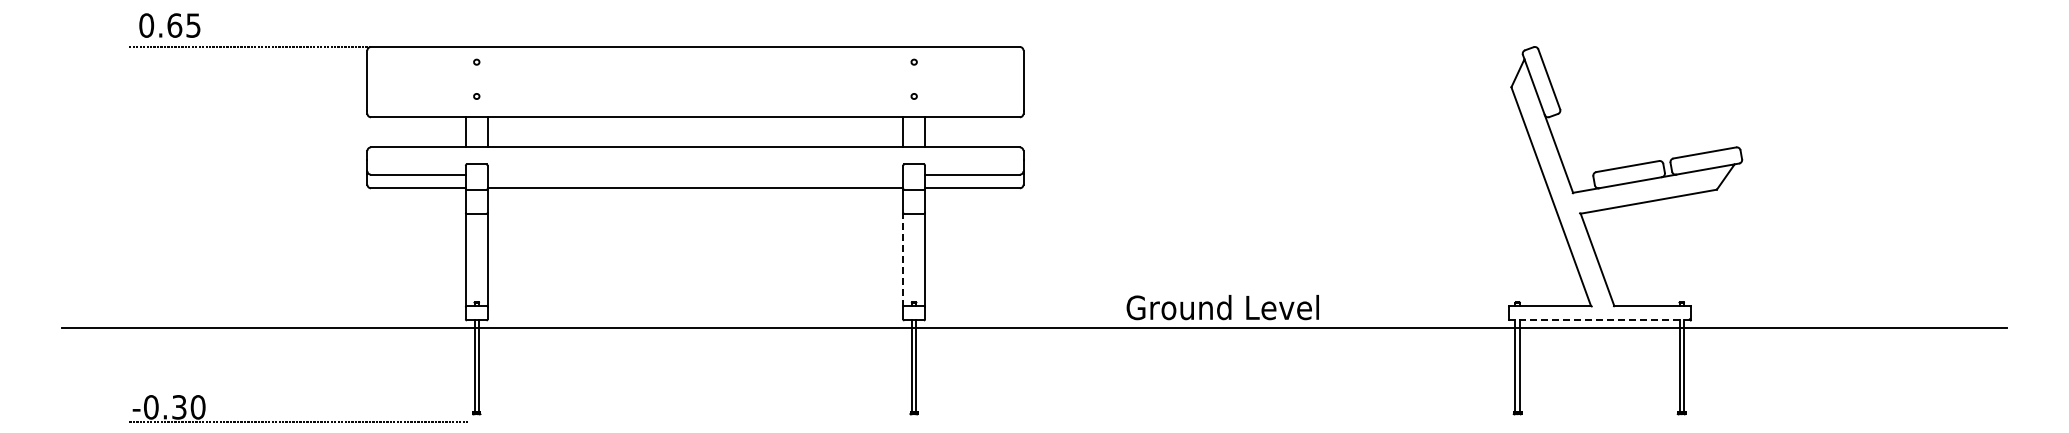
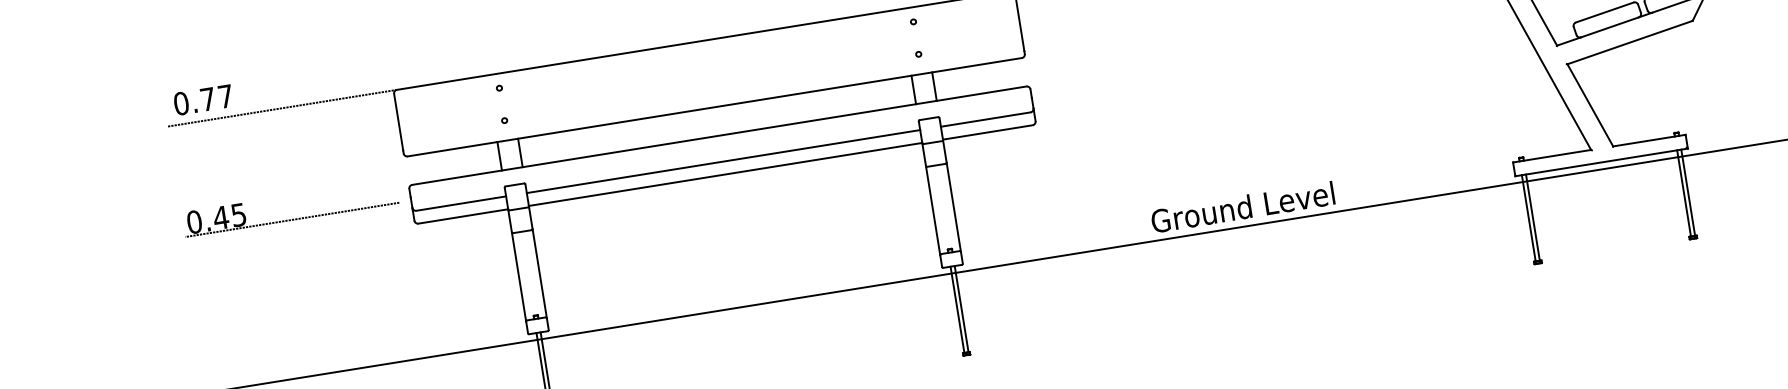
text: (183, 25) -> (216, 97), 0.65 -> 0.77
part: (242, 163) -> (293, 219), added
line: (695, 174) -> (723, 161), added
line: (903, 259) -> (933, 210), dashed -> solid
line: (1599, 320) -> (1601, 162), dashed -> solid

